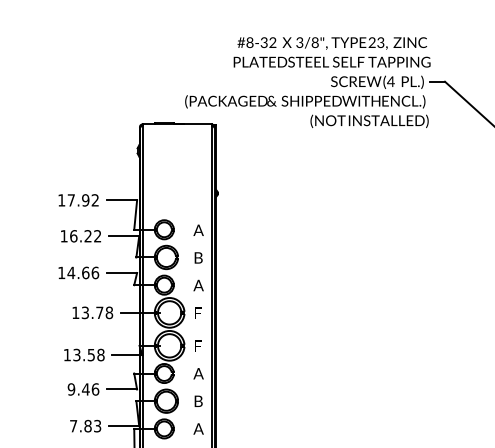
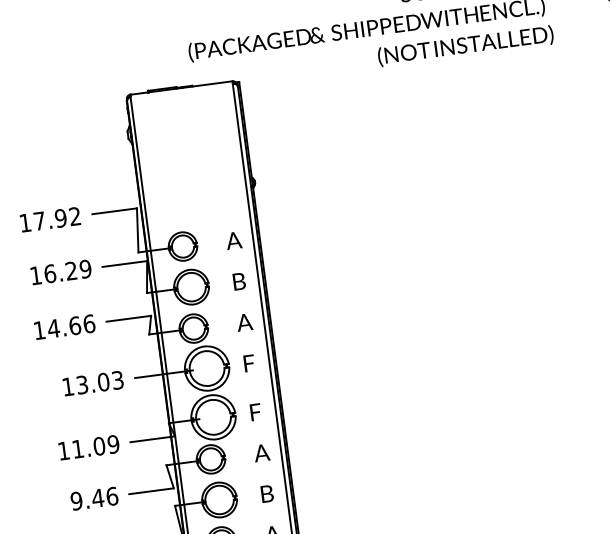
text: (97, 236) -> (85, 269), 16.22 -> 16.29
text: (104, 312) -> (110, 380), 13.78 -> 13.03
text: (88, 354) -> (95, 446), 13.58 -> 11.09

